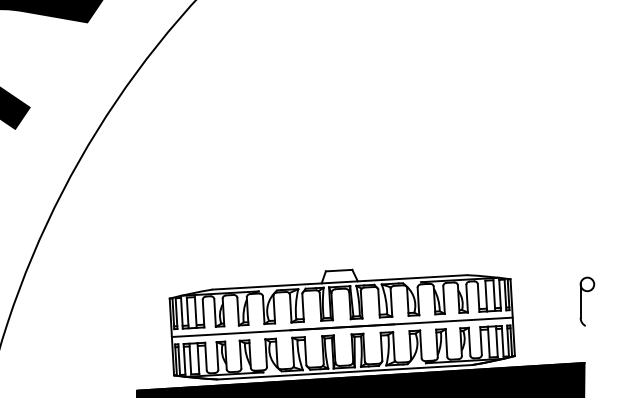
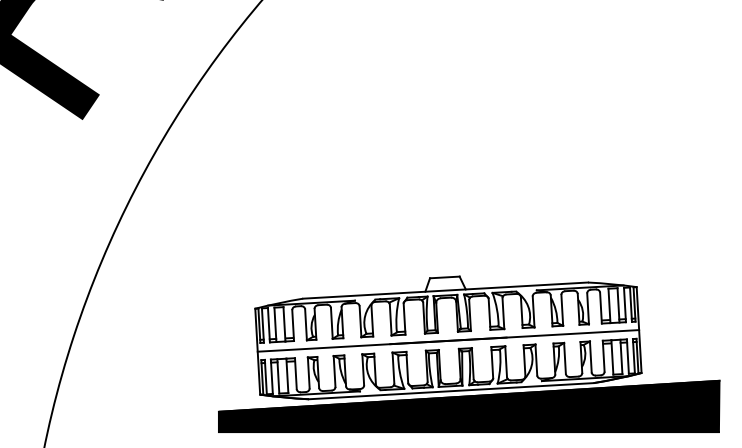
part: (580, 301) -> (715, 311), removed

